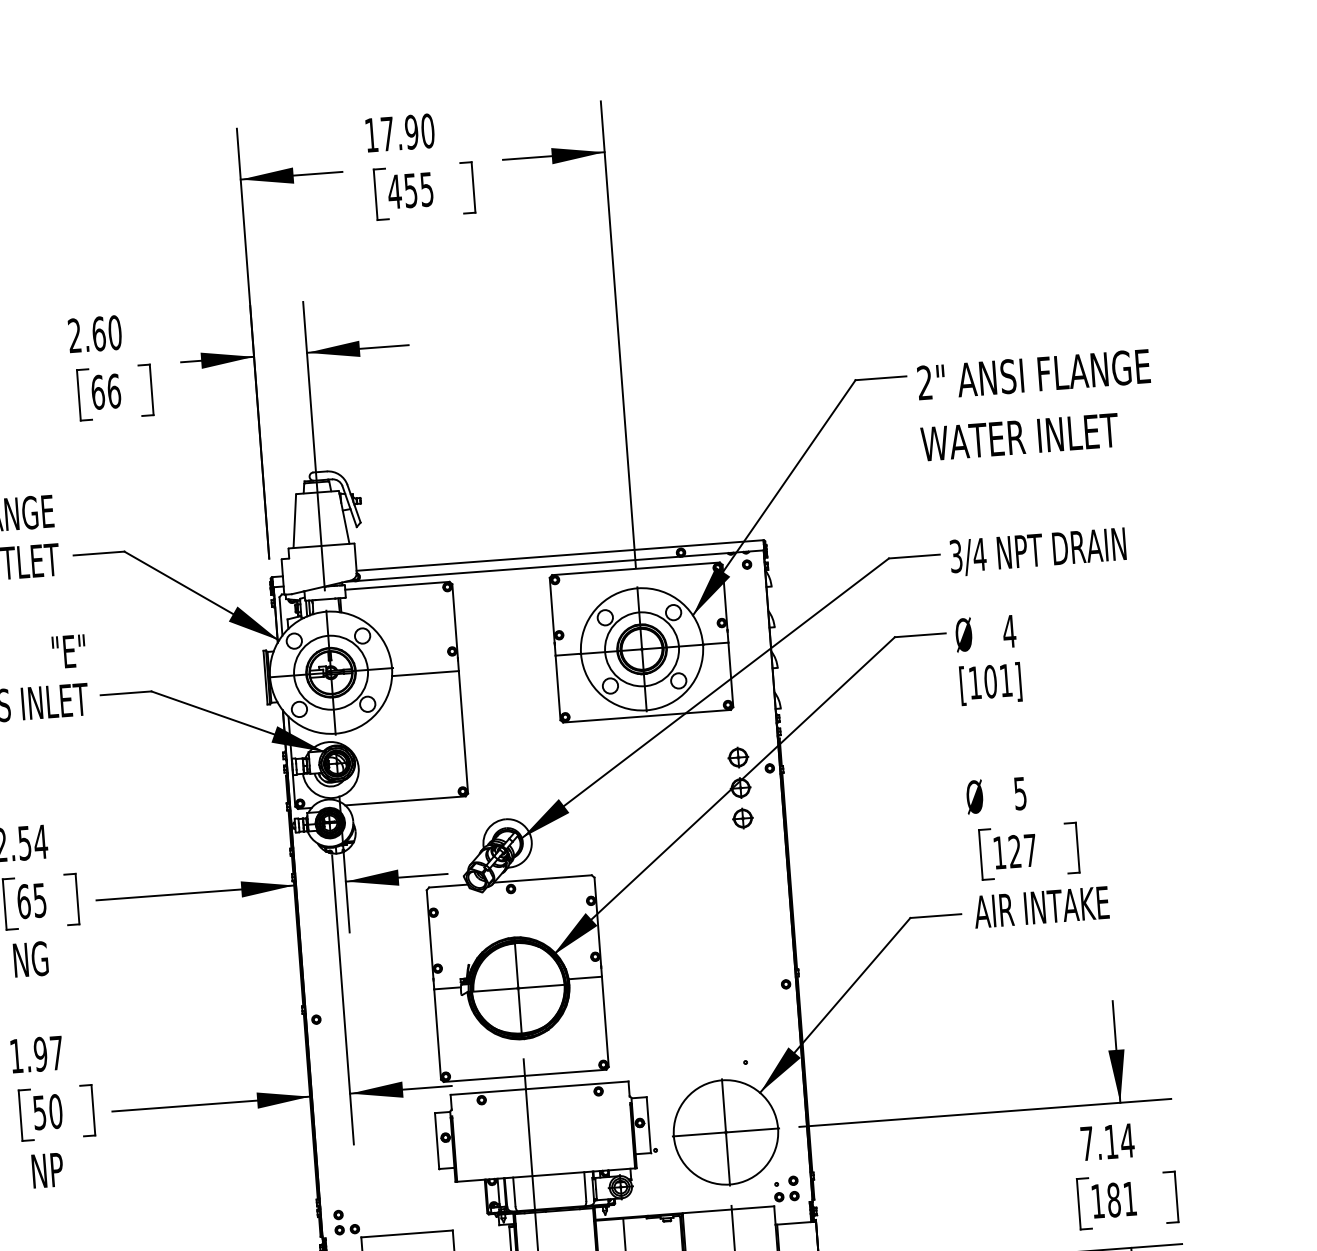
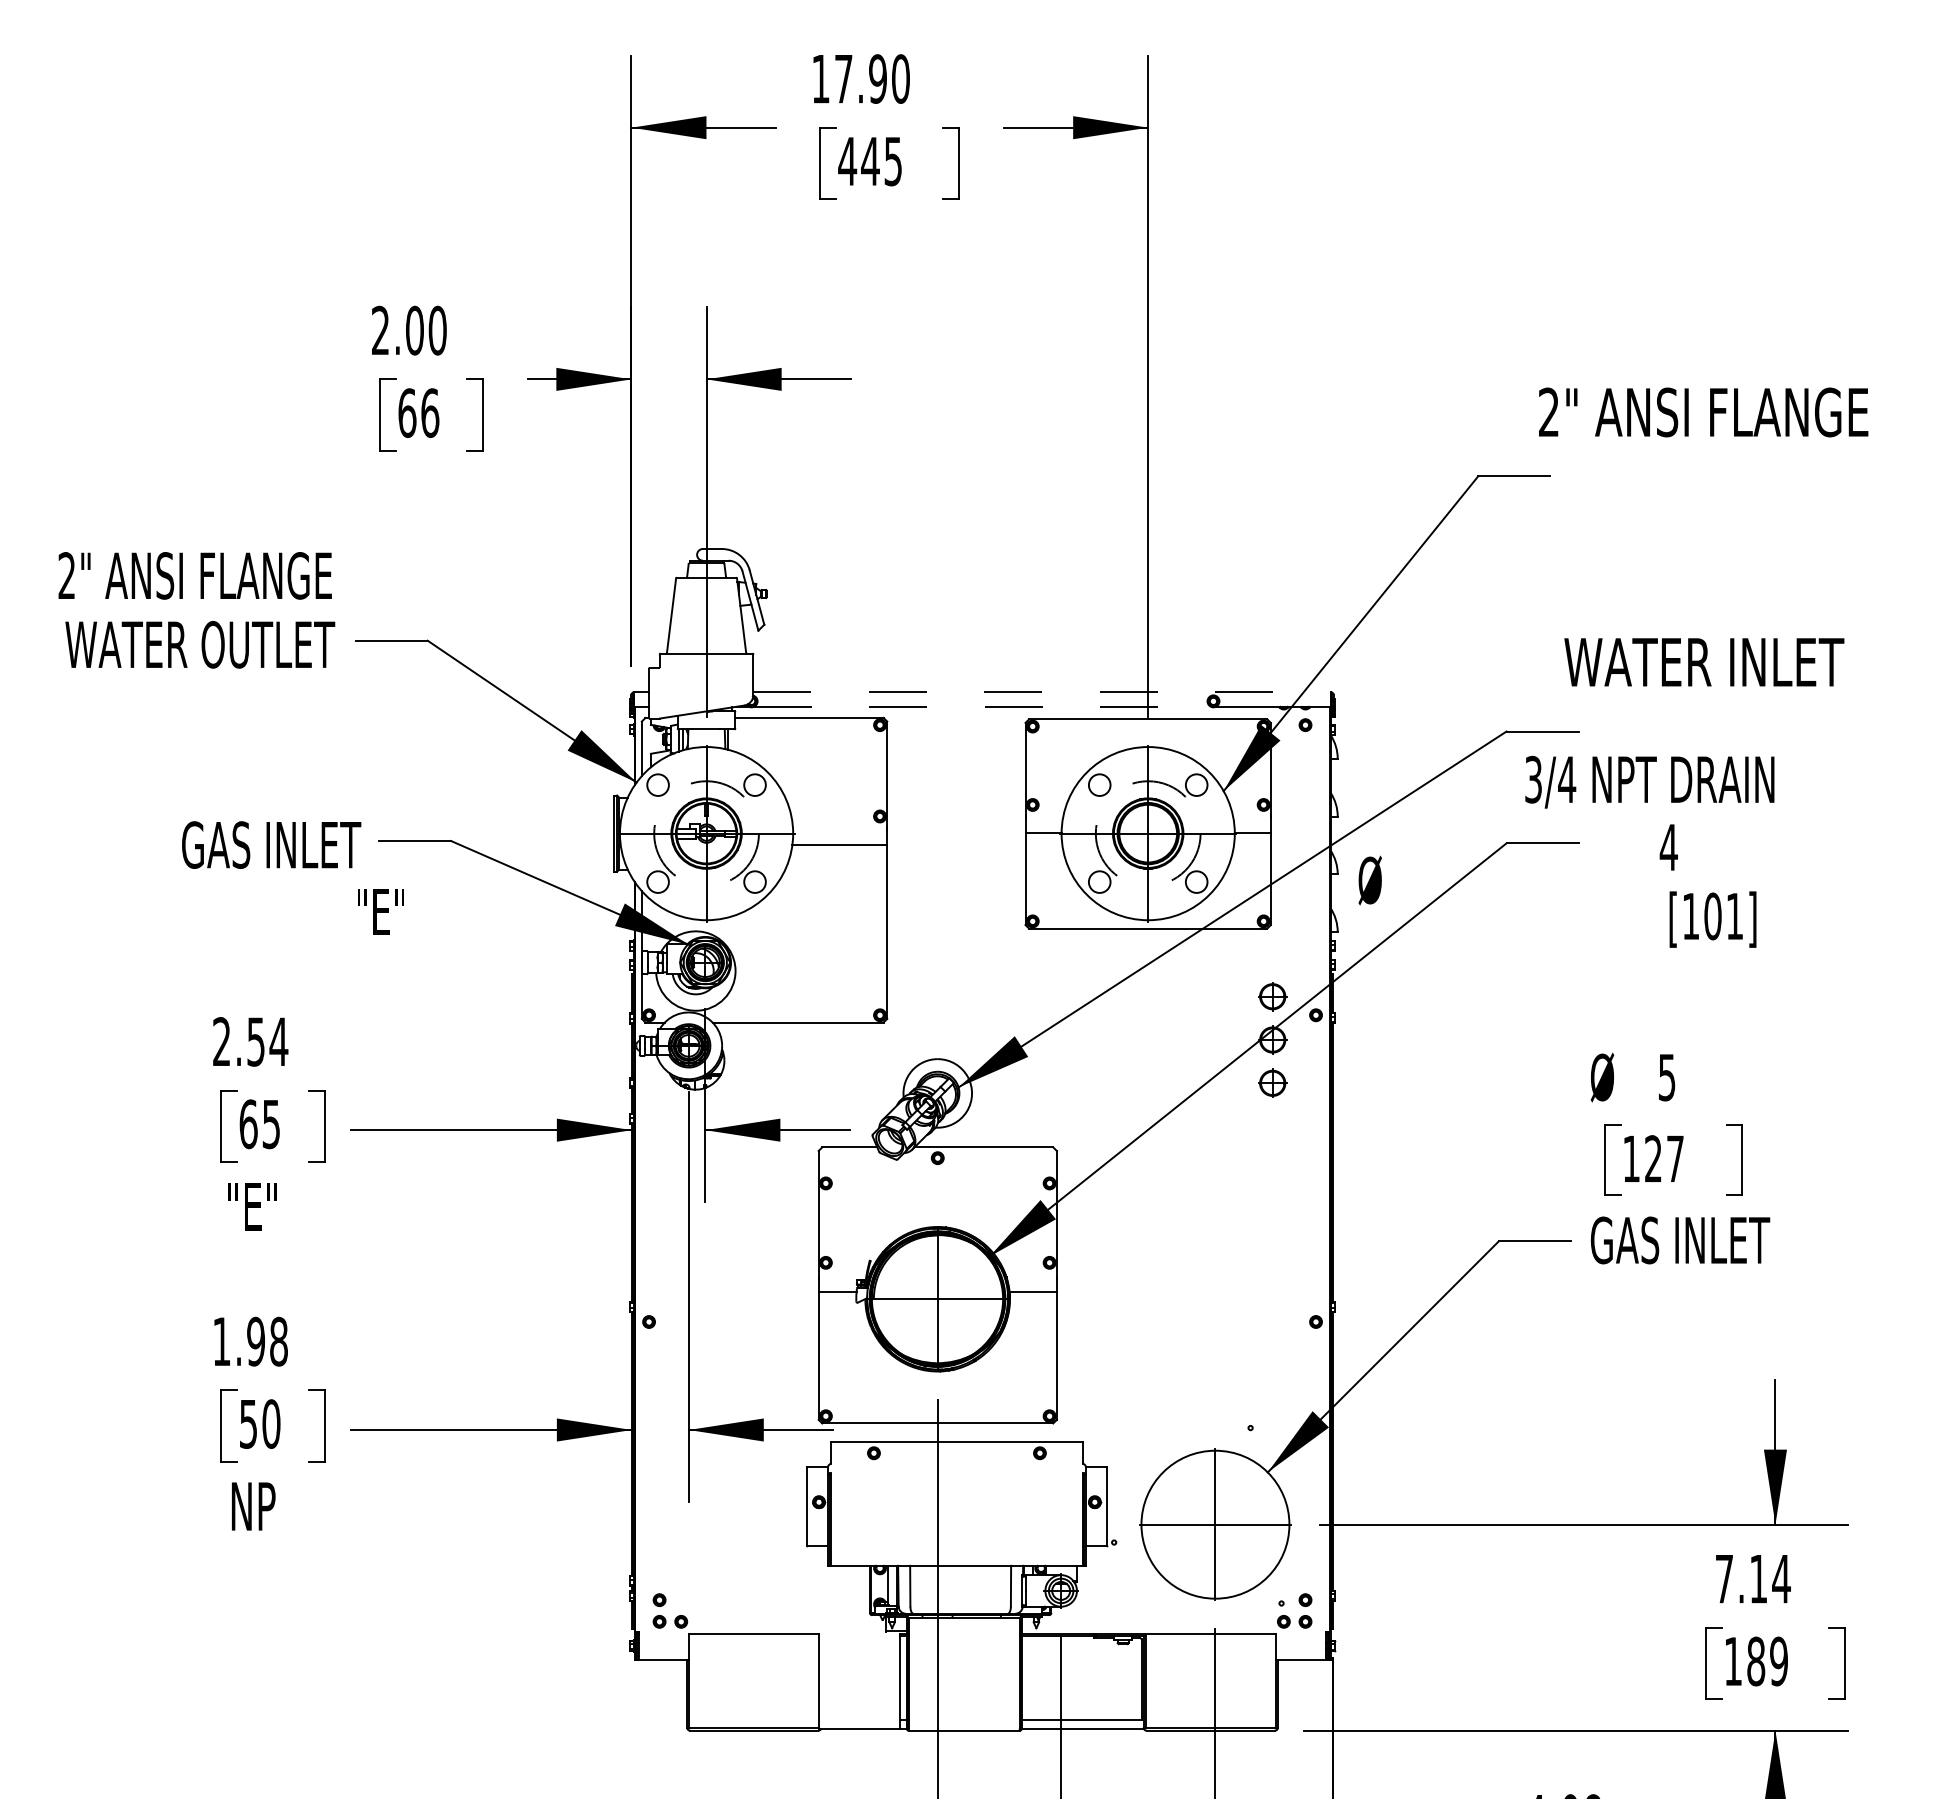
text: (410, 190) -> (870, 161), 455 -> 445
text: (99, 333) -> (415, 330), 2.60 -> 2.00
text: (1033, 374) -> (1703, 412), moved
text: (1020, 437) -> (1704, 662), moved
text: (1037, 551) -> (1649, 781), moved
line: (560, 555) -> (1042, 692), solid -> dashed
line: (518, 568) -> (982, 706), solid -> dashed
text: (963, 634) -> (1369, 880), moved
circle: (641, 649) -> (1147, 833), solid -> dashed
text: (68, 651) -> (380, 911), moved
circle: (330, 672) -> (706, 833), solid -> dashed
text: (990, 683) -> (1712, 919), moved
text: (1041, 907) -> (1684, 1240), AIR INTAKE -> GAS INLET
text: (31, 959) -> (252, 1206), NG -> "E"
text: (56, 1053) -> (278, 1341), 1.97 -> 1.98
text: (1129, 1198) -> (1778, 1661), 181 -> 189

